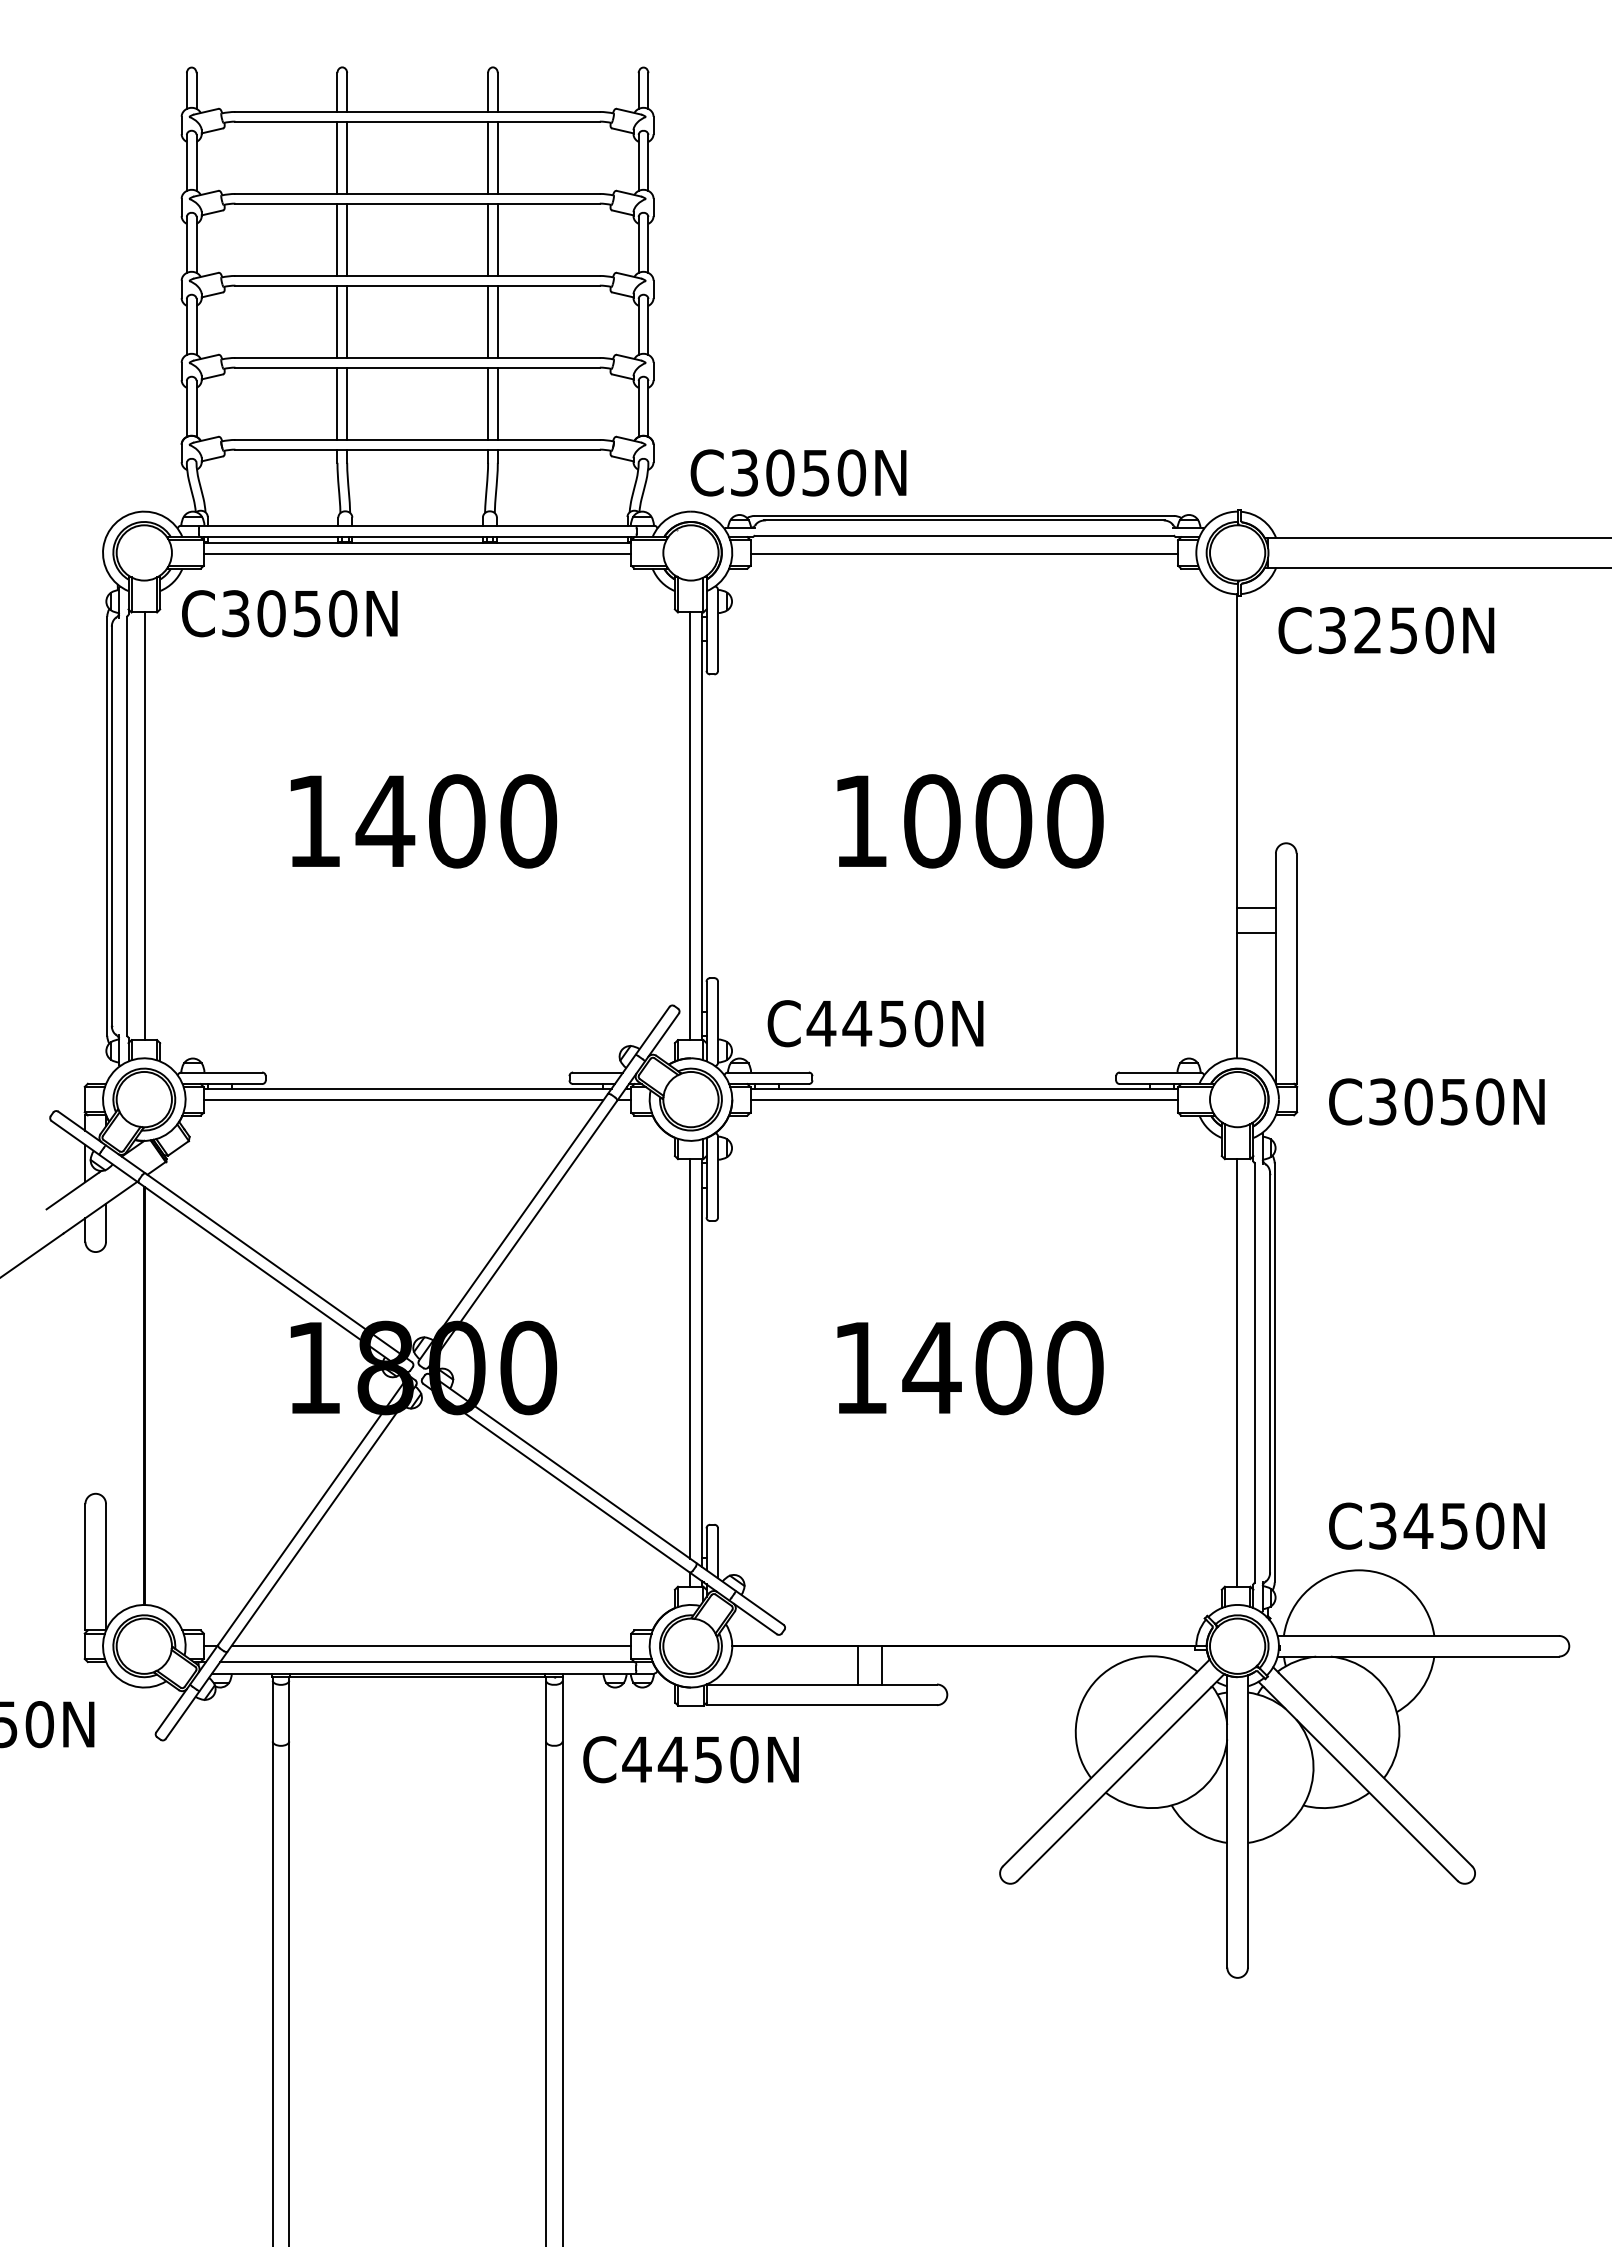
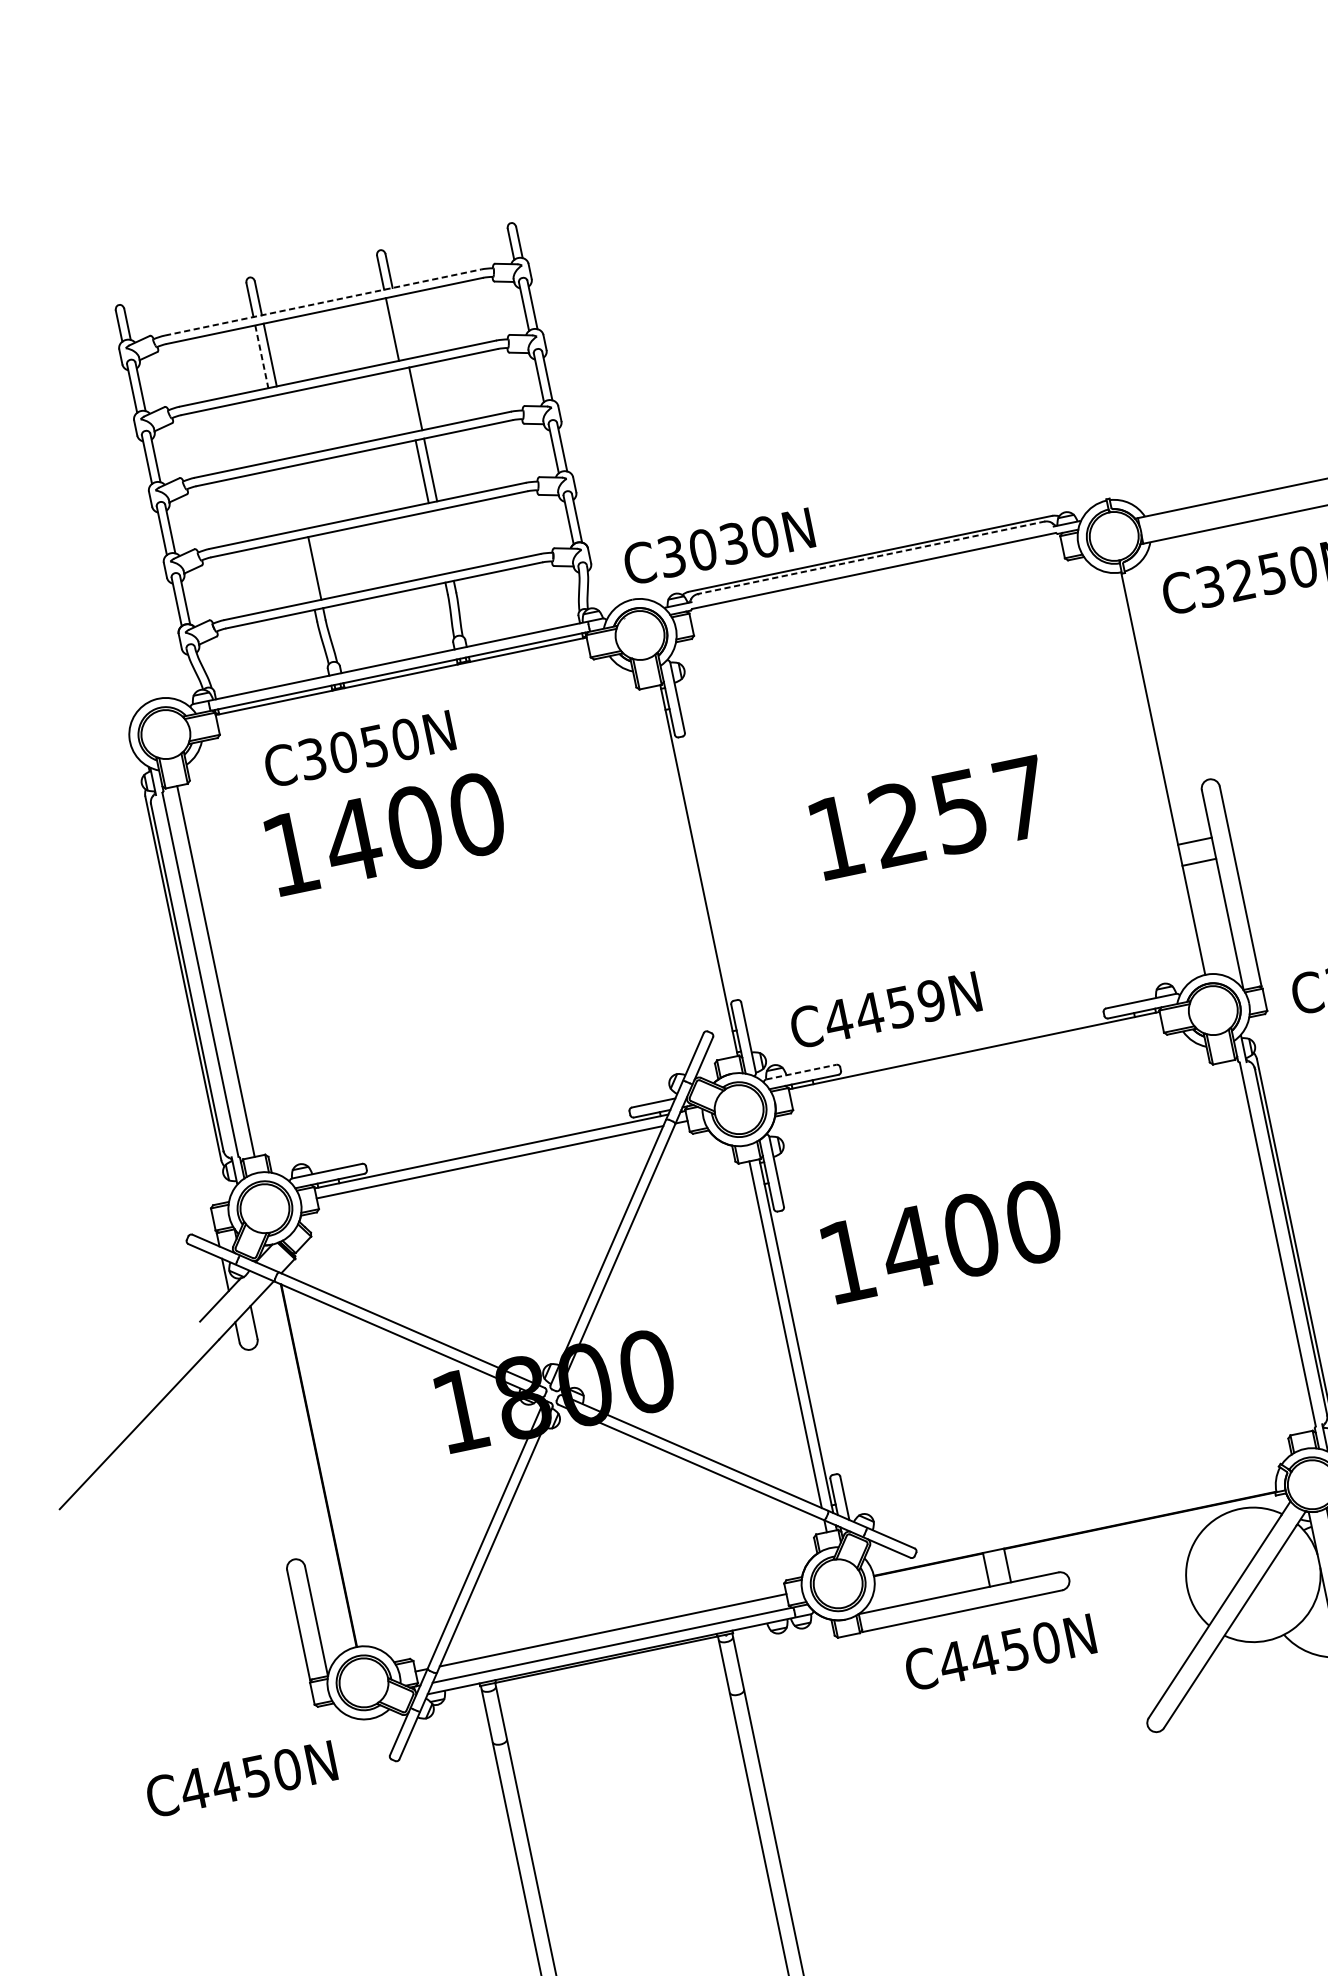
line: (418, 111) -> (323, 301), solid -> dashed
line: (497, 157) -> (400, 327), removed
line: (337, 158) -> (261, 357), solid -> dashed
line: (337, 239) -> (276, 427), removed
line: (347, 239) -> (285, 425), removed
line: (488, 239) -> (407, 400), removed
line: (337, 321) -> (291, 498), removed
line: (347, 321) -> (300, 496), removed
line: (337, 403) -> (306, 569), removed
line: (488, 403) -> (437, 542), removed
line: (497, 403) -> (445, 540), removed
text: (816, 472) -> (734, 542), C3050N -> C3030N
line: (964, 520) -> (871, 557), solid -> dashed
line: (417, 553) -> (402, 685), removed
line: (964, 553) -> (877, 586), removed
text: (289, 613) -> (359, 748), moved
text: (423, 821) -> (385, 833), moved
text: (1003, 821) -> (959, 811), 1000 -> 1257
line: (690, 826) -> (689, 872), removed
text: (928, 1023) -> (931, 1000), C4450N -> C4459N
line: (768, 1072) -> (801, 1072), solid -> dashed
line: (964, 1100) -> (976, 1060), removed
text: (970, 1367) -> (942, 1240), moved
line: (1237, 1372) -> (1262, 1247), removed
text: (690, 1759) -> (999, 1652), moved

